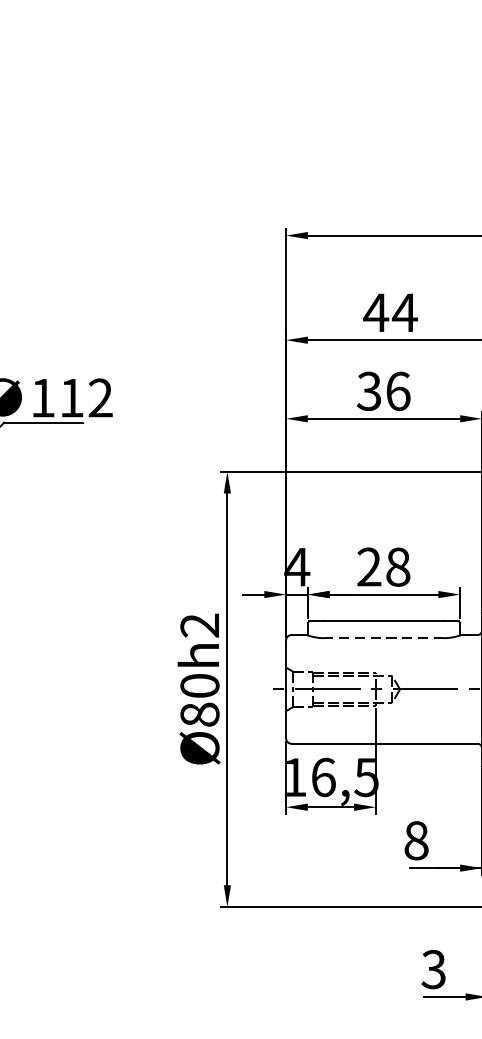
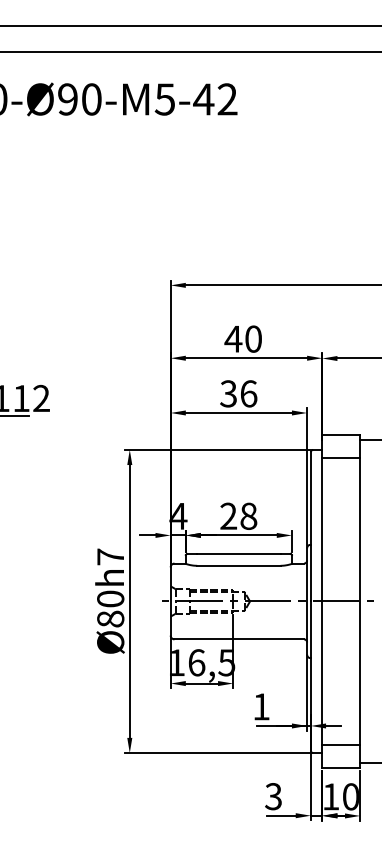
text: (404, 311) -> (253, 338), 44 -> 40
text: (199, 624) -> (110, 556), Ø80h2 -> Ø80h7
line: (383, 637) -> (238, 565), dashed -> solid
text: (416, 840) -> (261, 706), 8 -> 1

